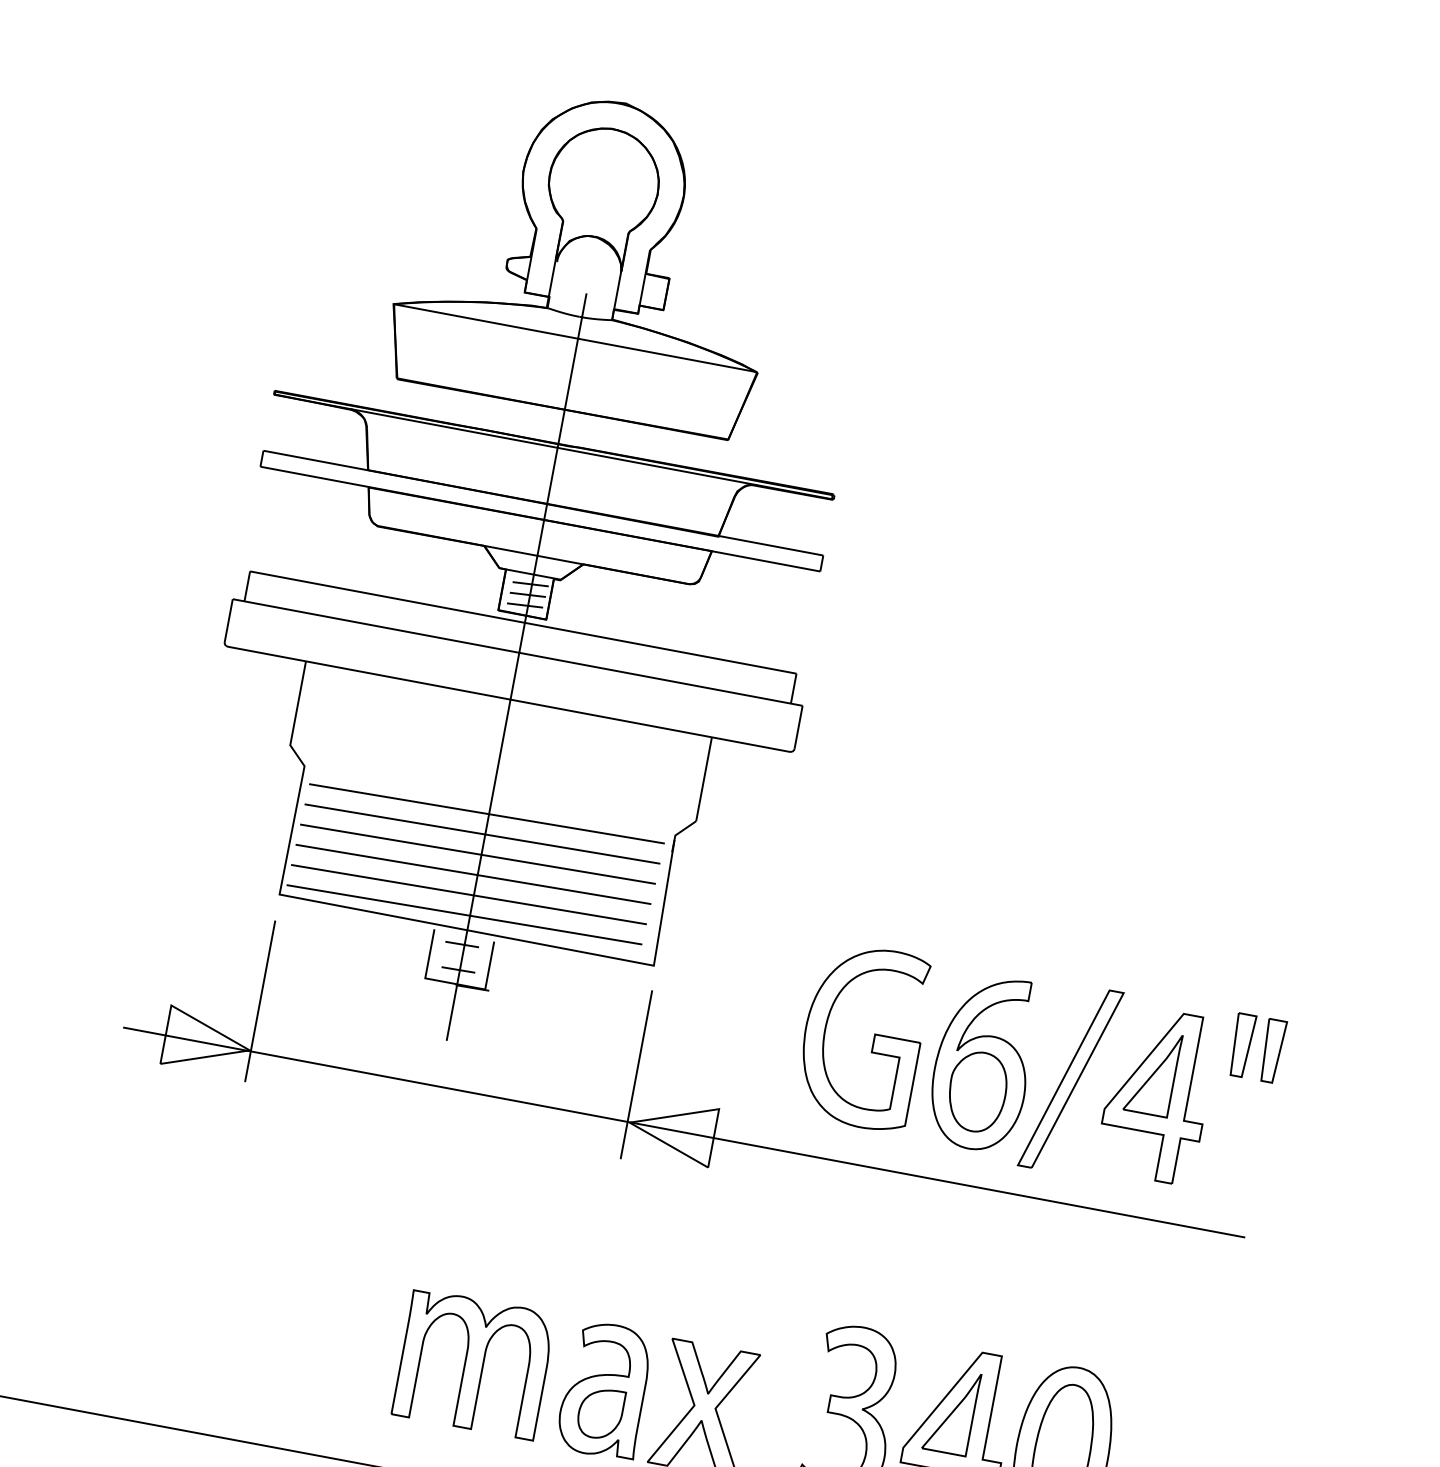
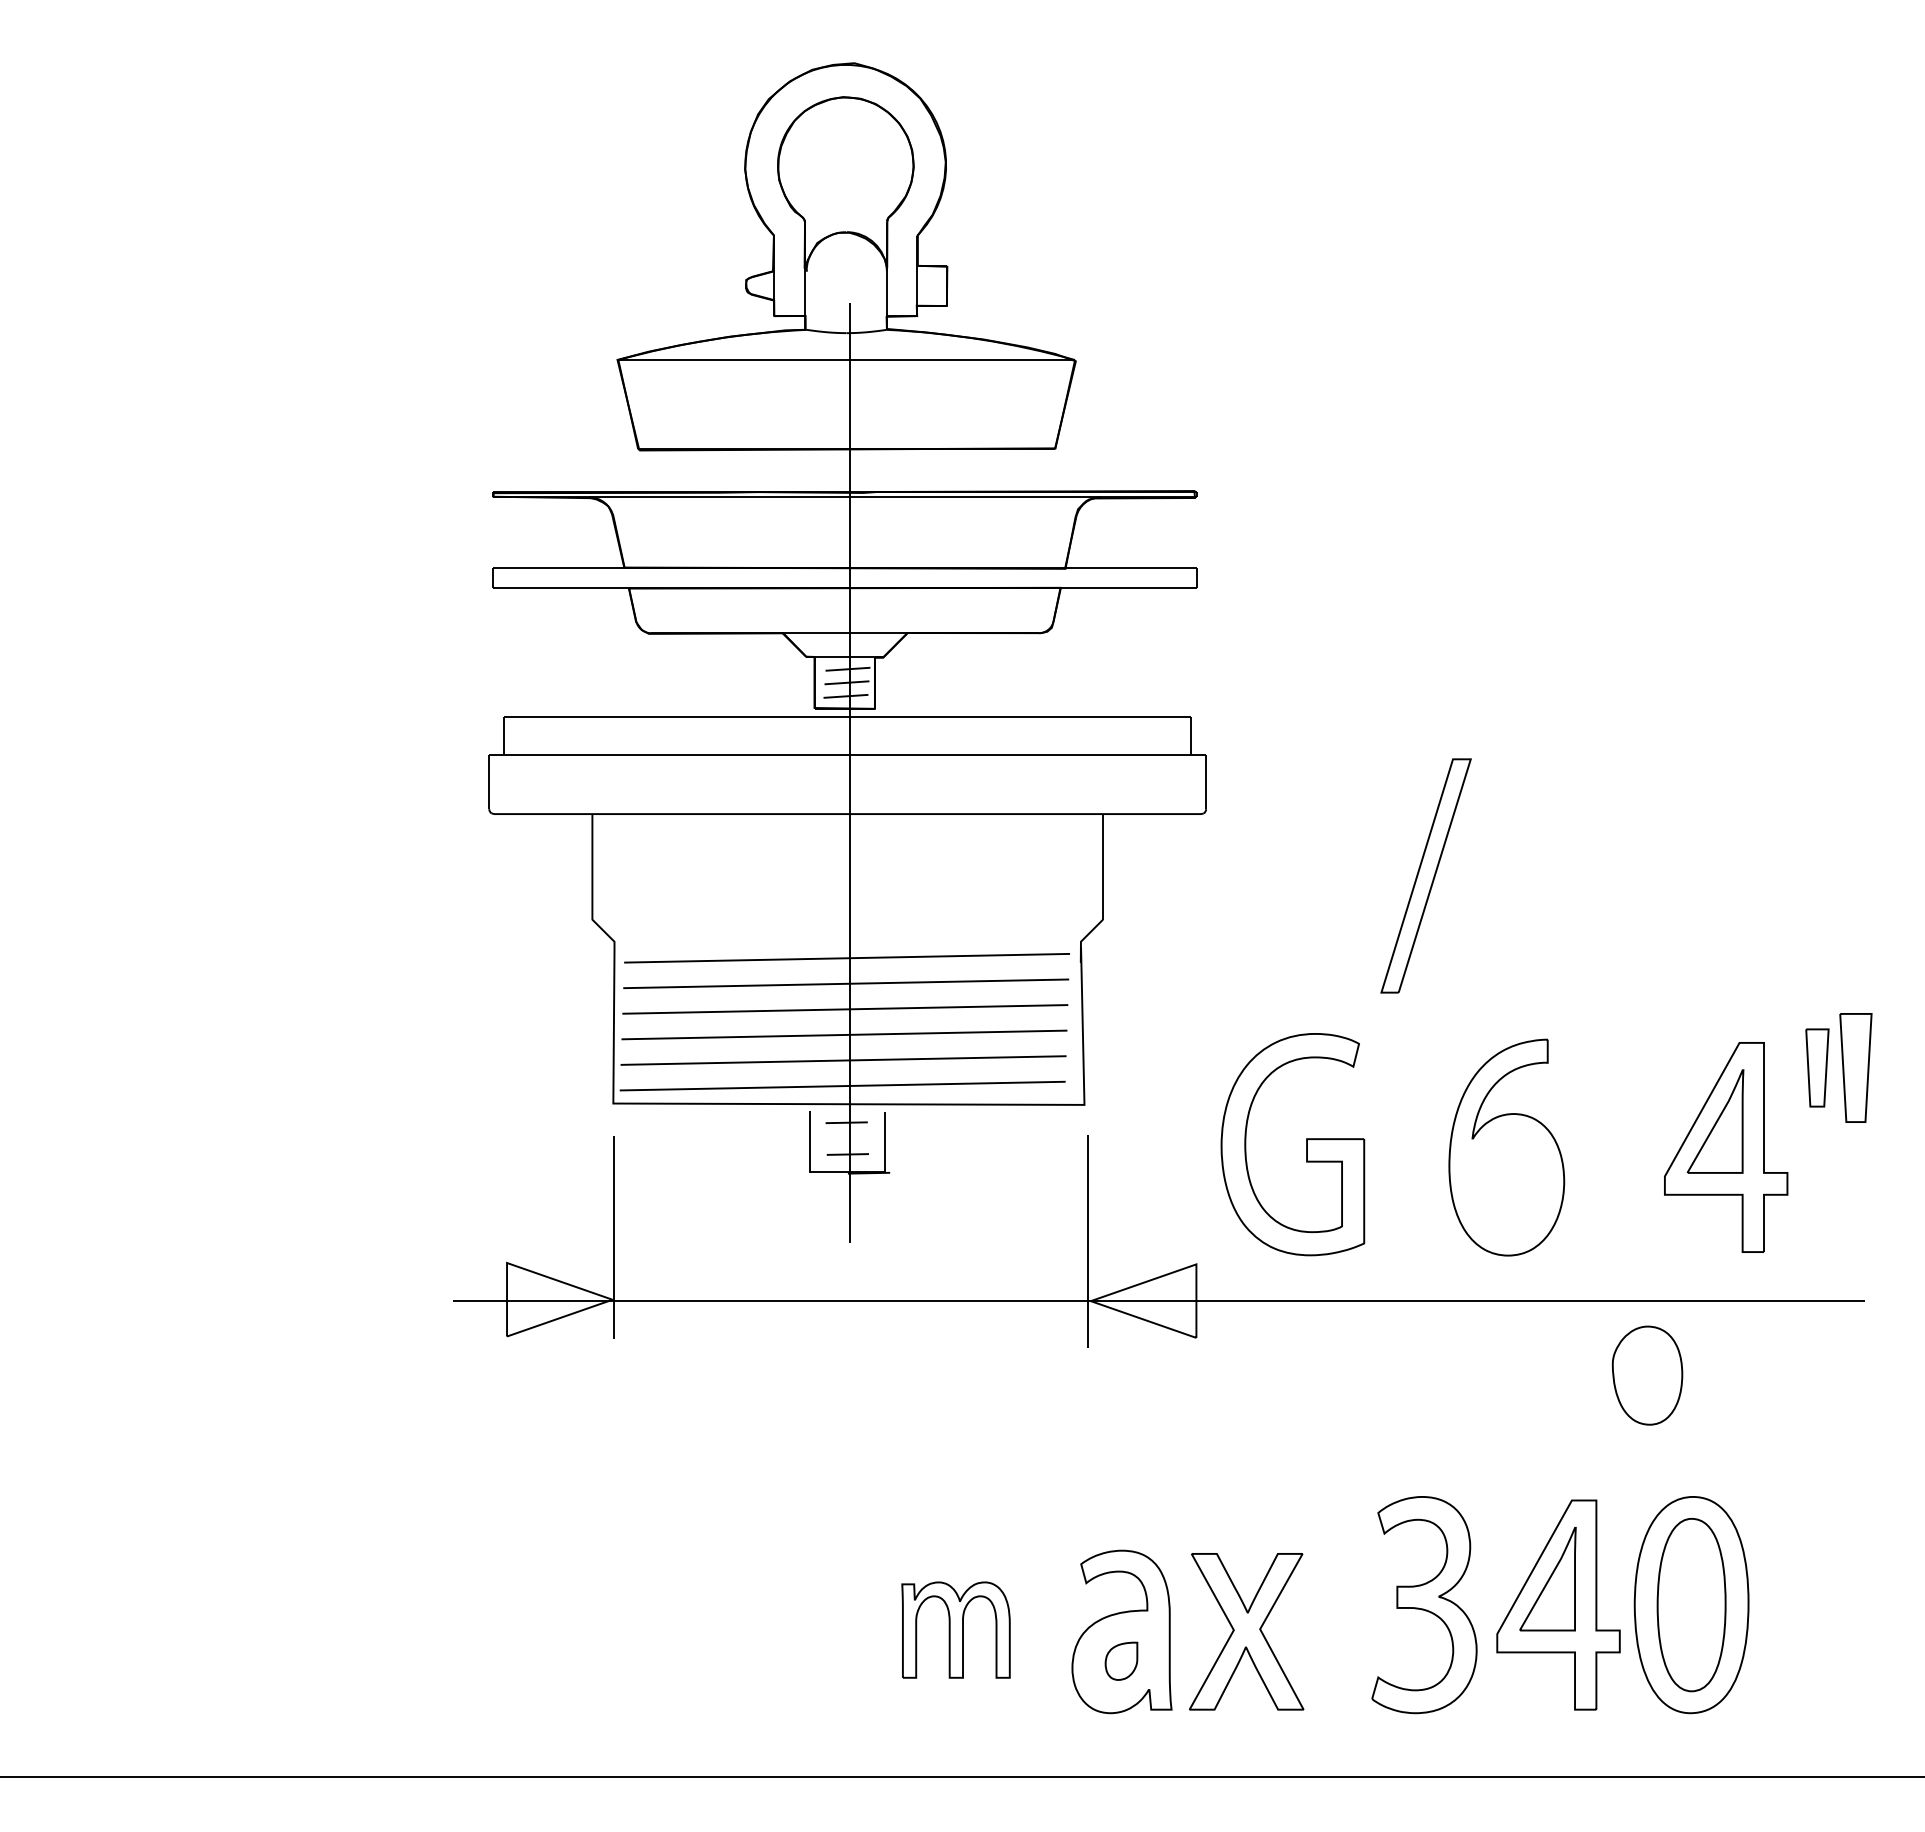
part: (873, 1038) -> (1306, 1144), moved
part: (1272, 1050) -> (1855, 1067), size x1.4
part: (1070, 1078) -> (1425, 875), moved
part: (977, 1091) -> (1647, 1375), moved
part: (473, 1363) -> (955, 1629), size x0.6
part: (600, 1413) -> (1121, 1661), size x0.6

